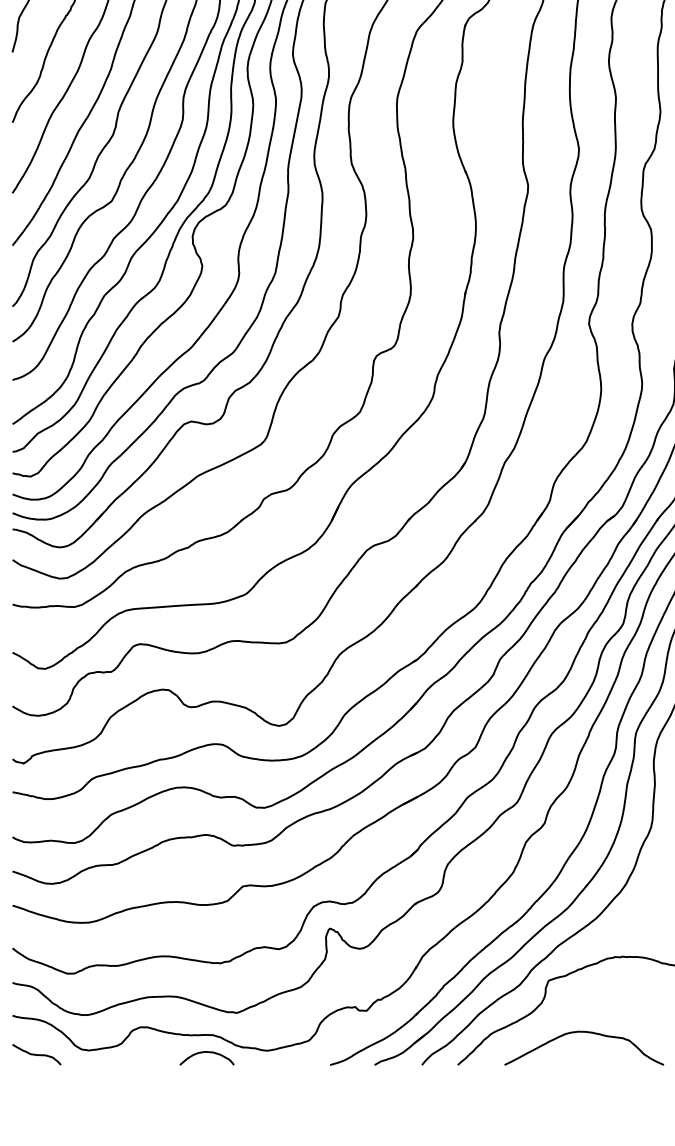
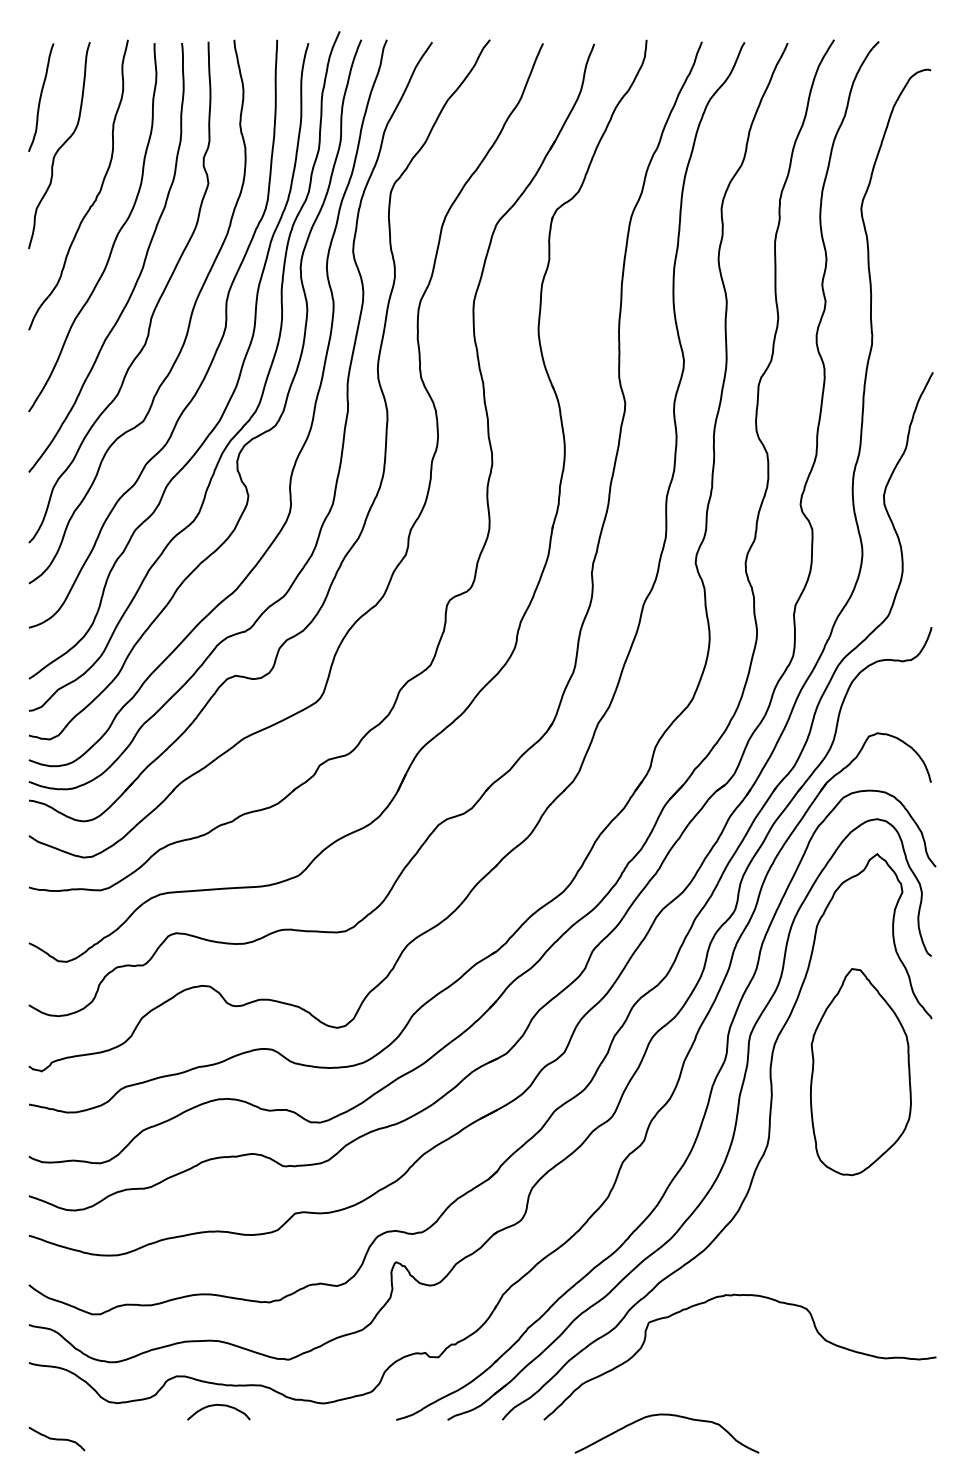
curve: (583, 1032) -> (666, 1415), moved
curve: (209, 1053) -> (221, 1406), moved
curve: (36, 1054) -> (56, 1438), moved

